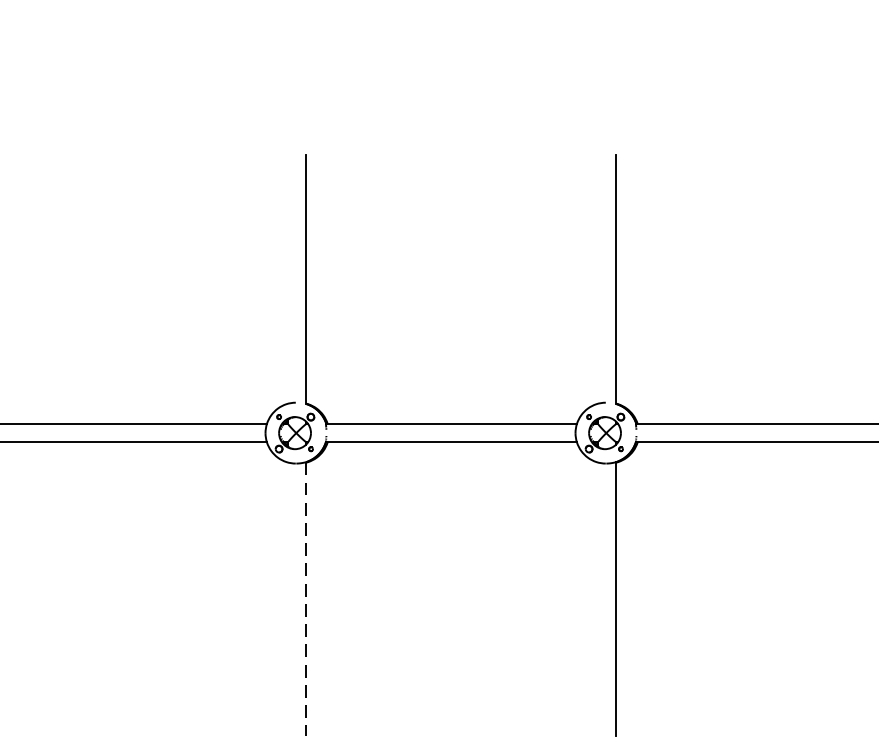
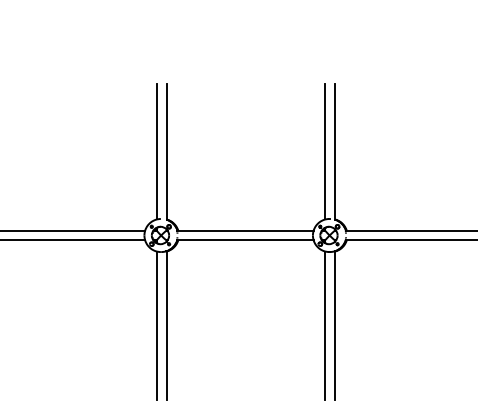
line: (287, 278) -> (156, 151), added
line: (598, 278) -> (325, 151), added
line: (287, 598) -> (156, 325), added
line: (598, 598) -> (325, 325), added
line: (306, 600) -> (166, 326), dashed -> solid

